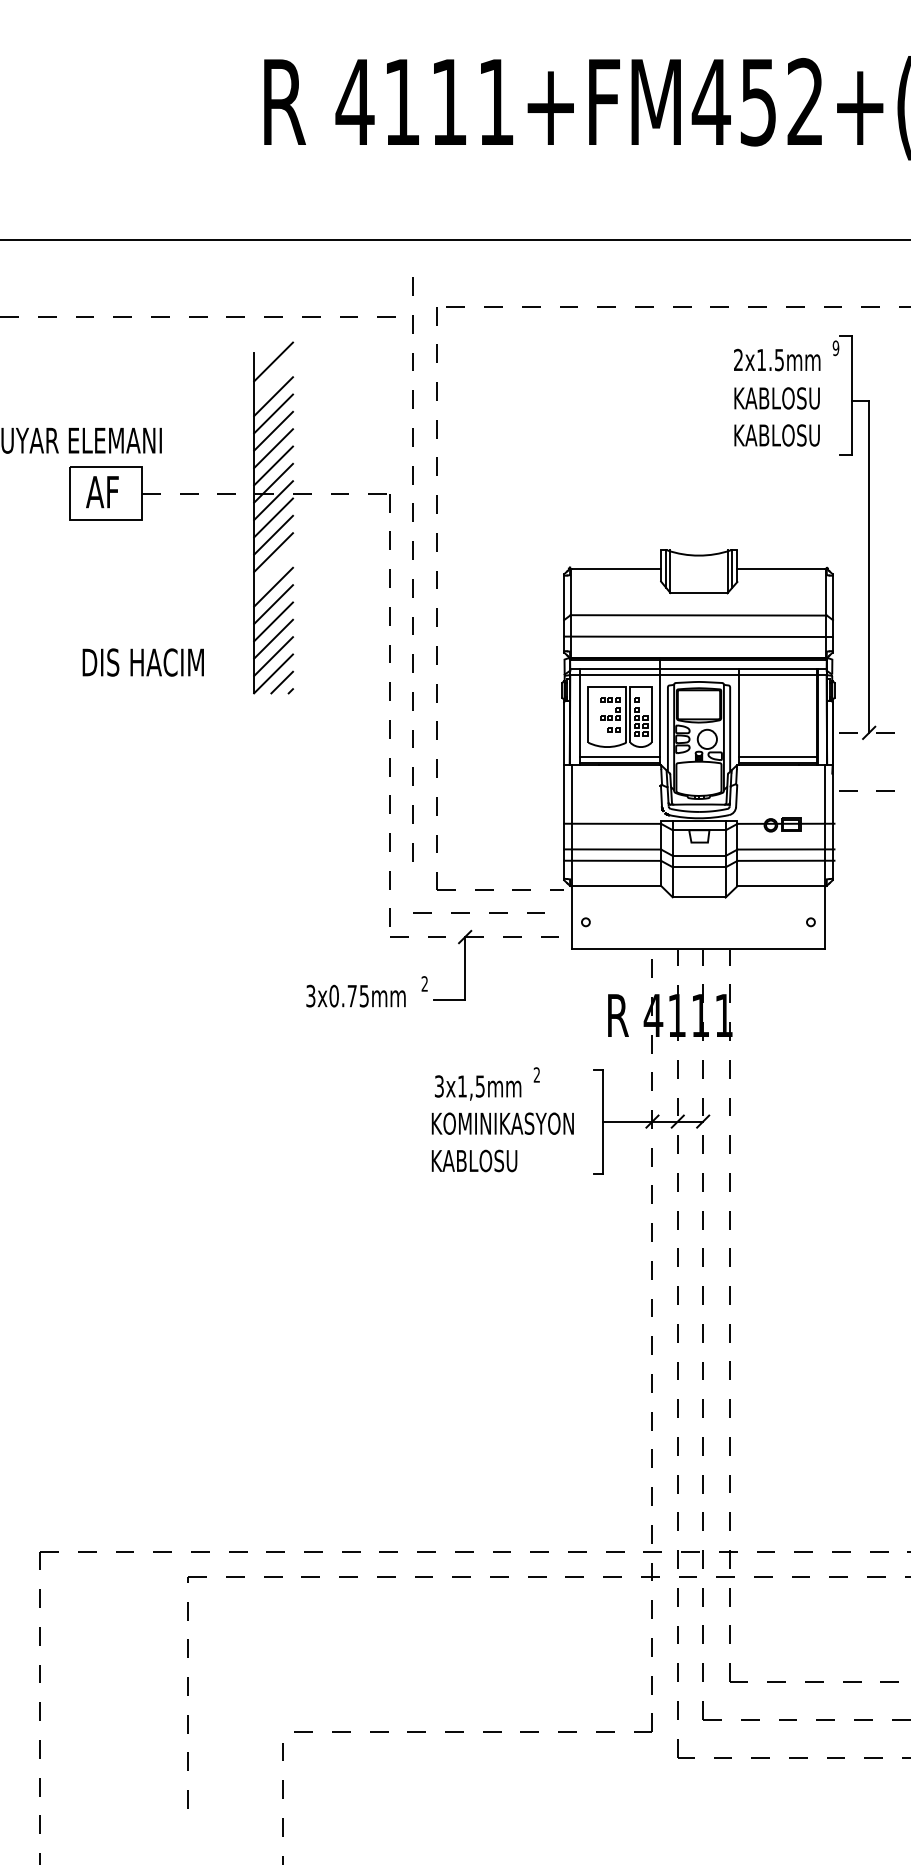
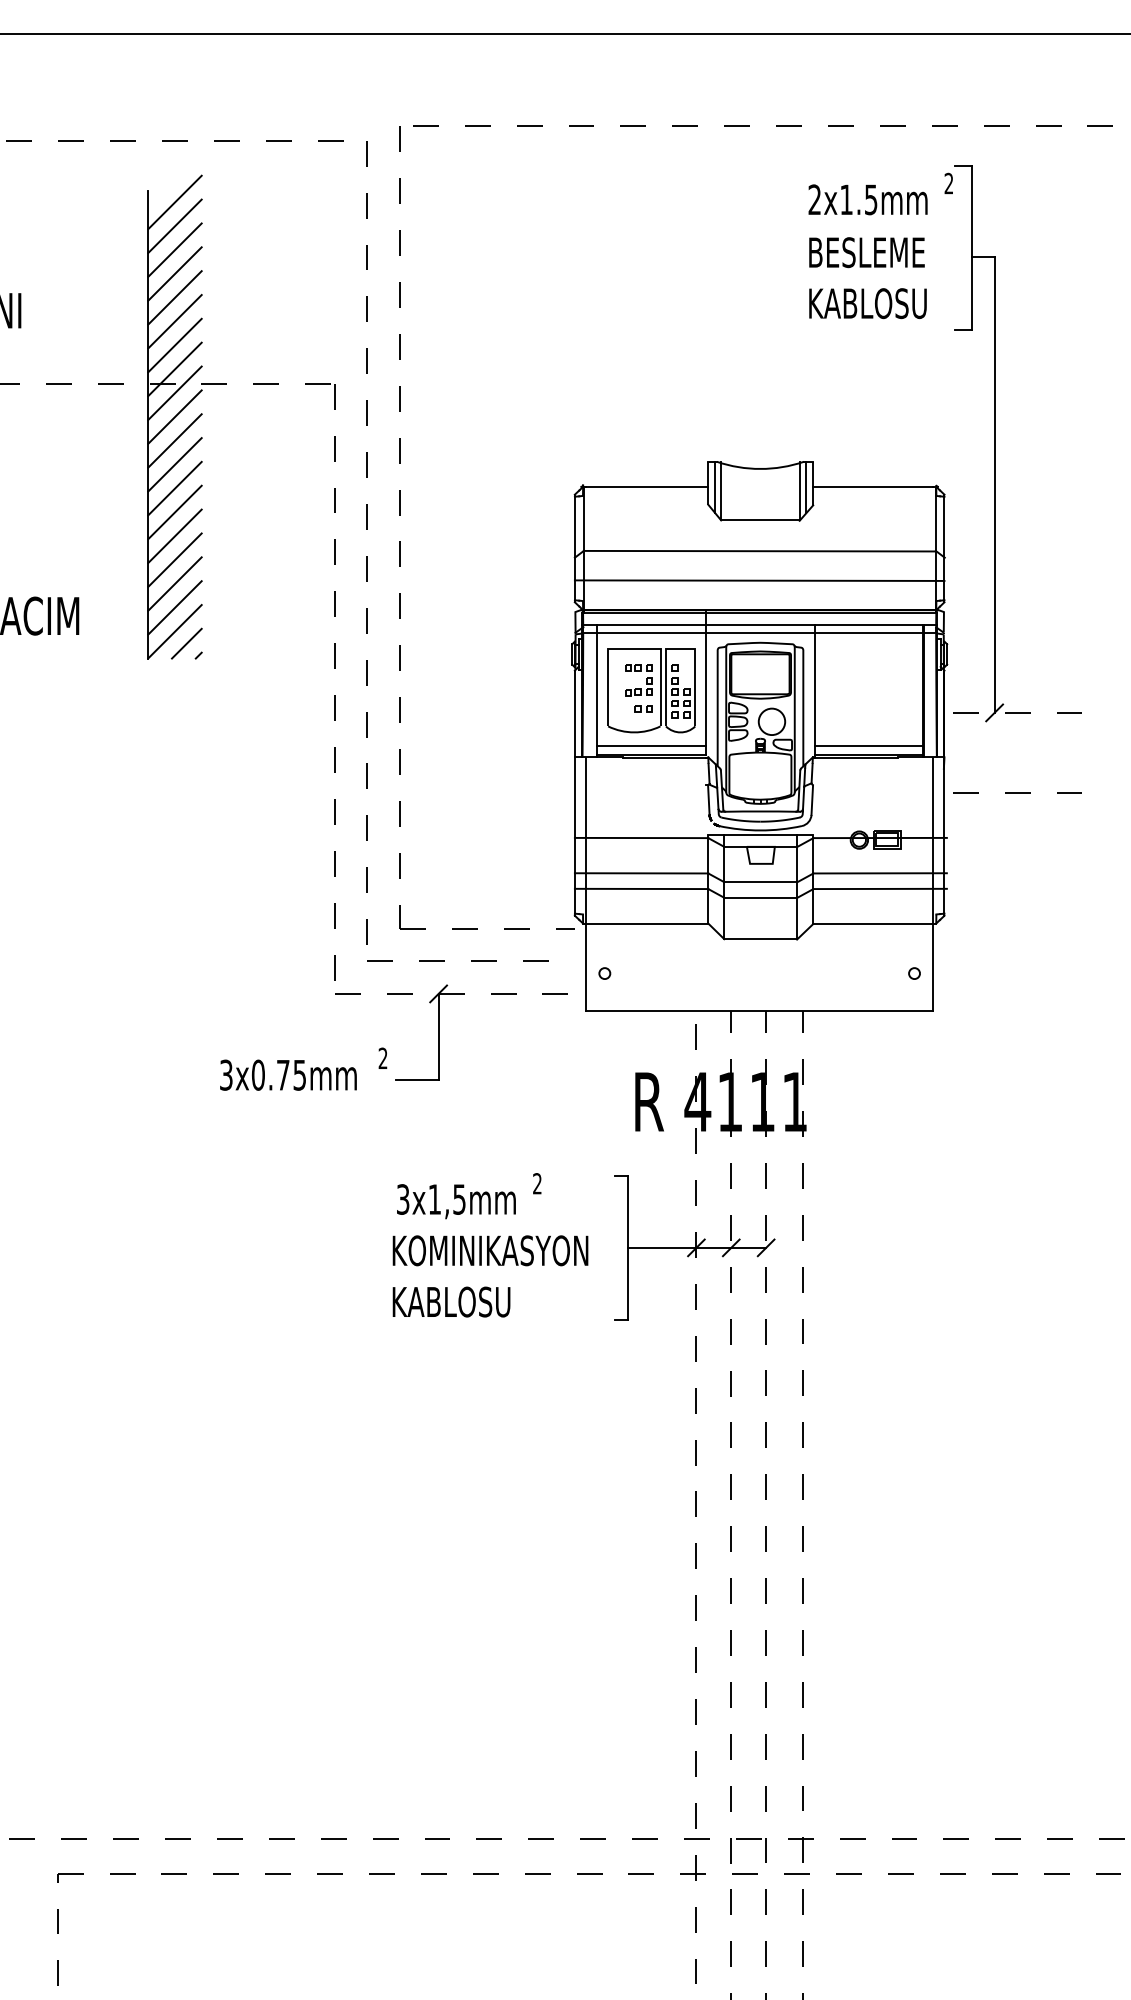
text: (835, 348) -> (948, 183), 9 -> 2
line: (273, 378) -> (174, 225), added
text: (777, 398) -> (868, 252), KABLOSU -> BESLEME
line: (412, 559) -> (366, 529), moved
line: (273, 569) -> (174, 488), added

